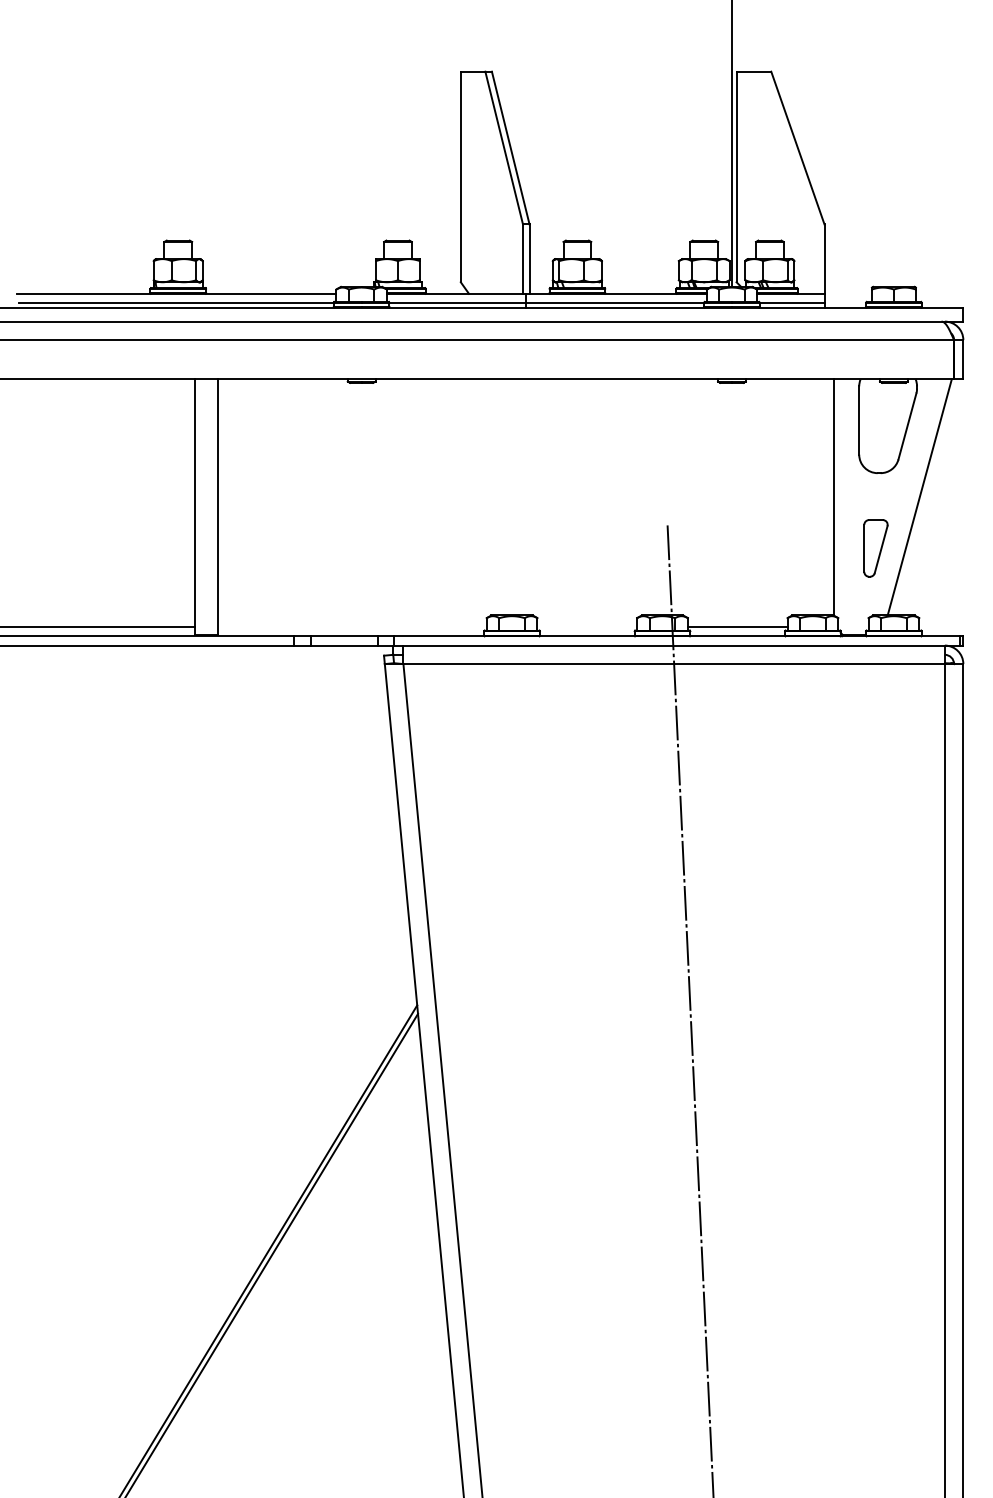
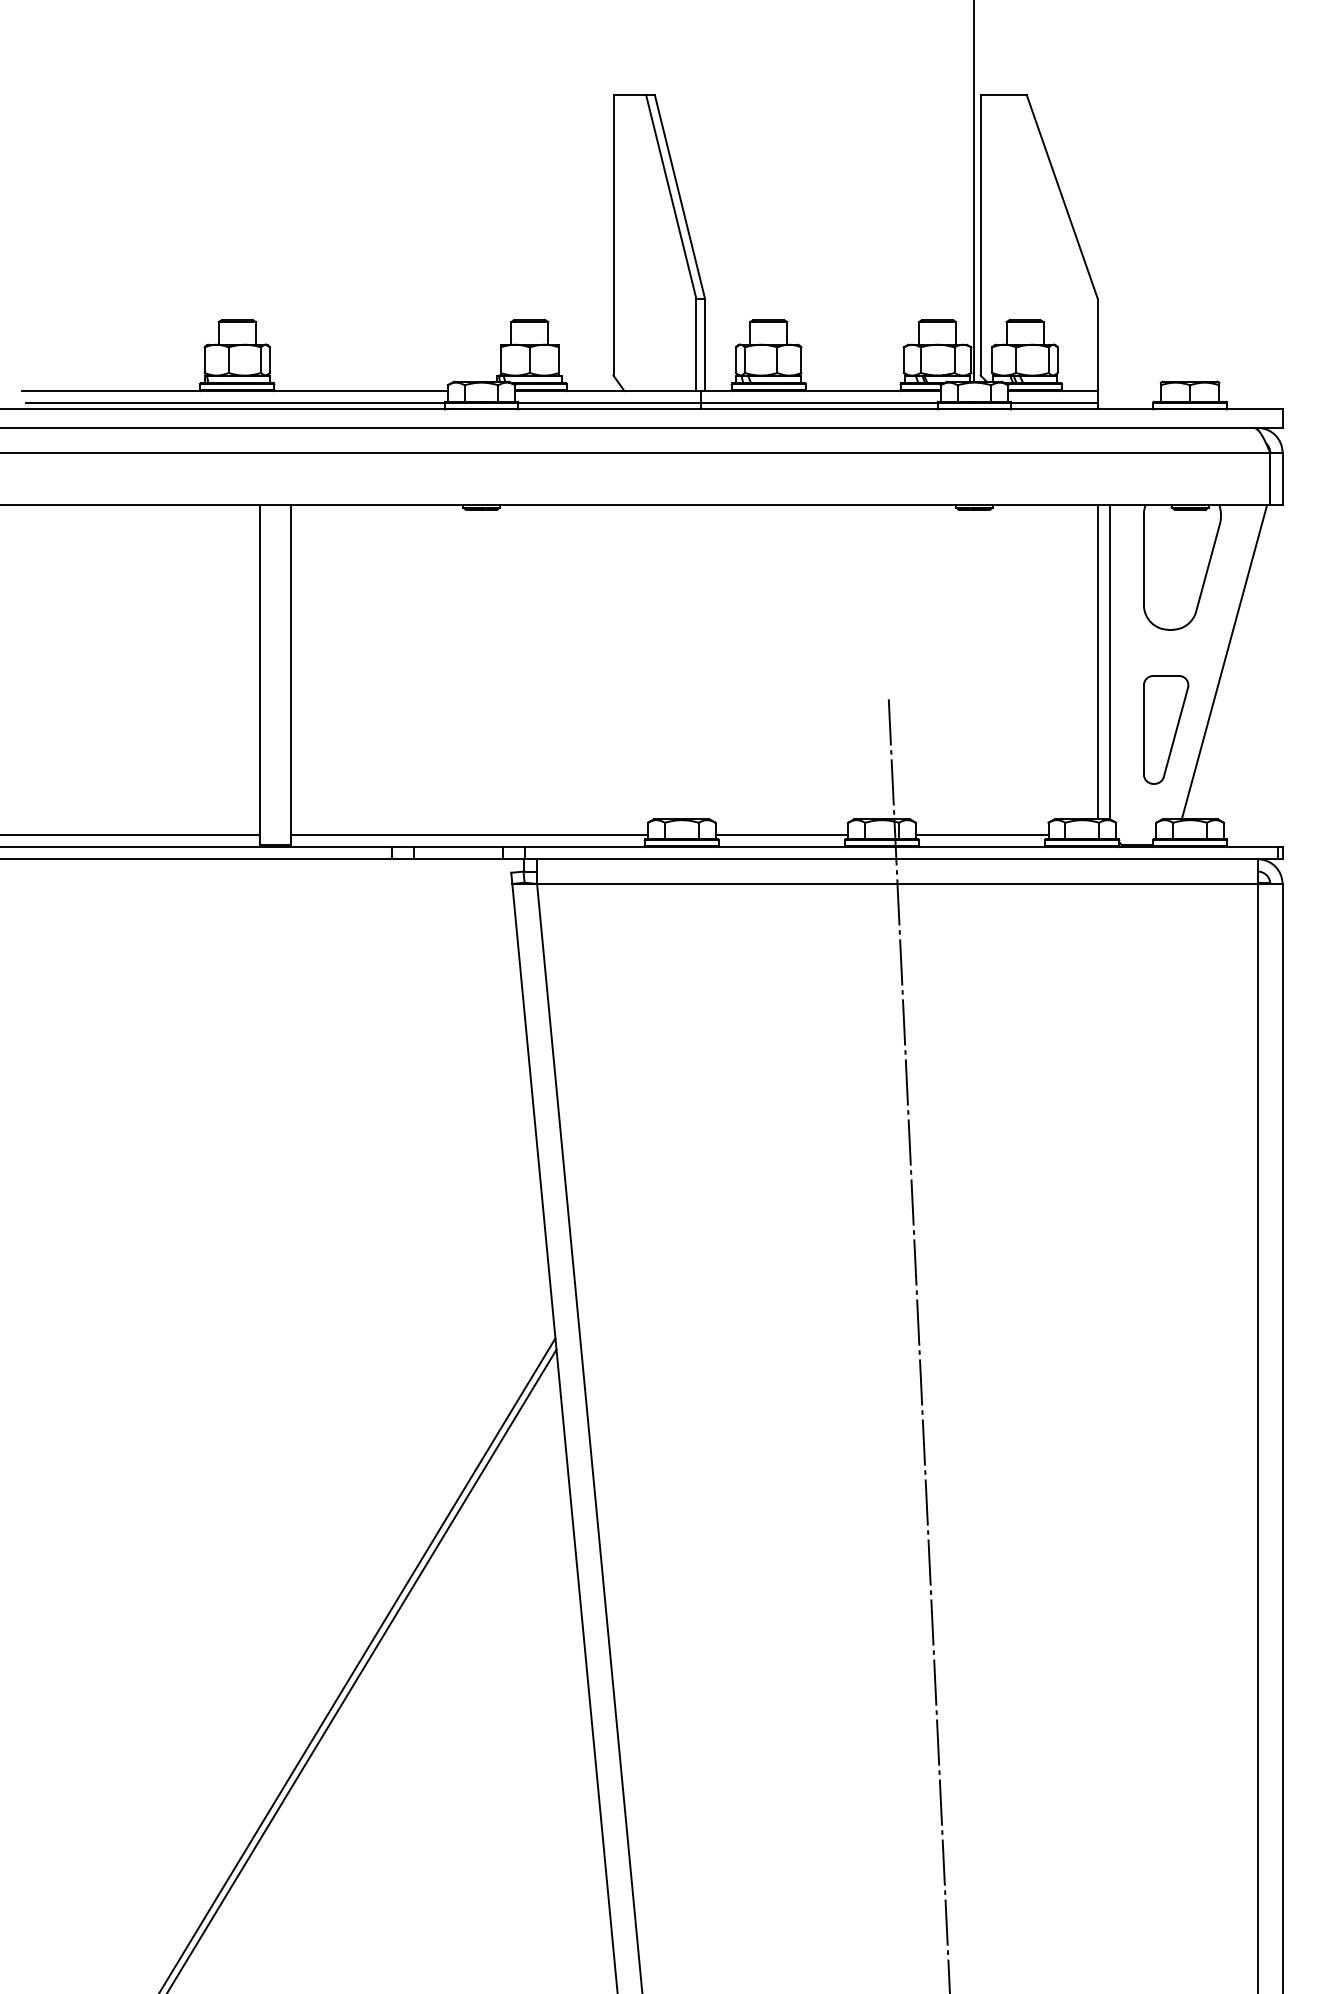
line: (824, 497) -> (1097, 662), added
part: (876, 548) -> (1166, 729), size x1.43
line: (351, 626) -> (468, 834), added
line: (587, 626) -> (781, 834), added

